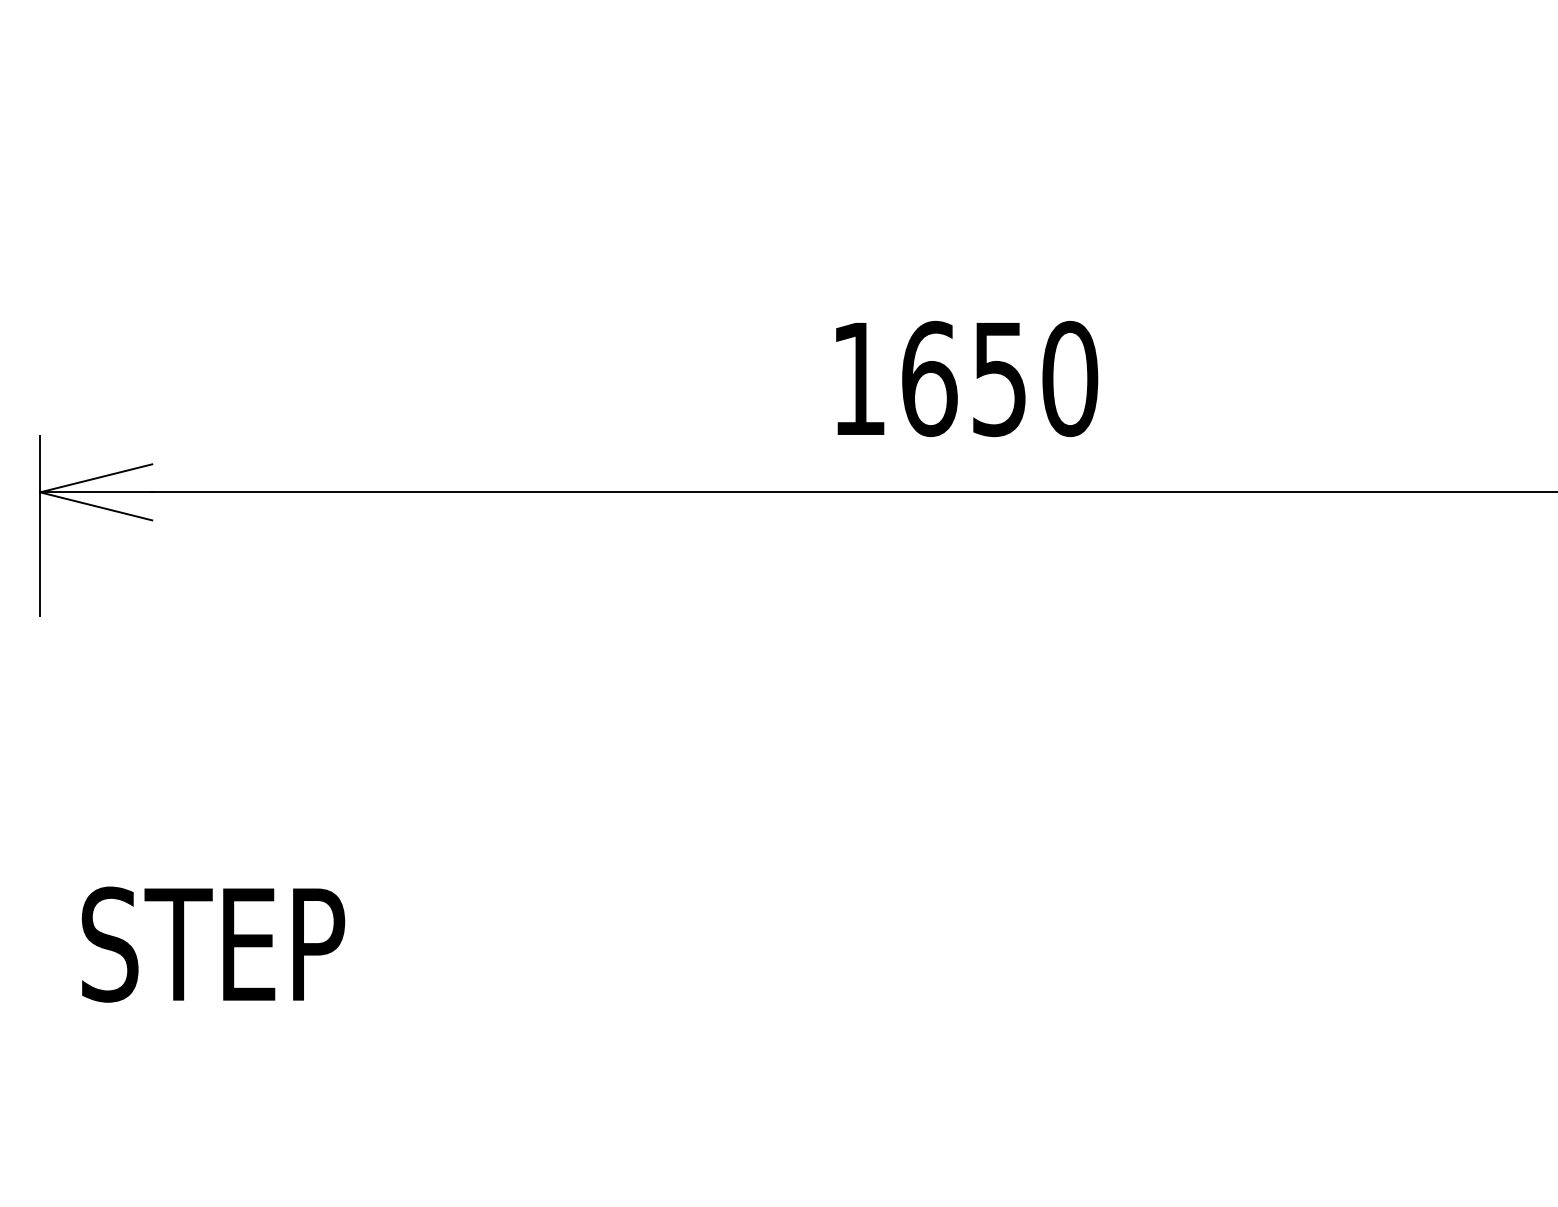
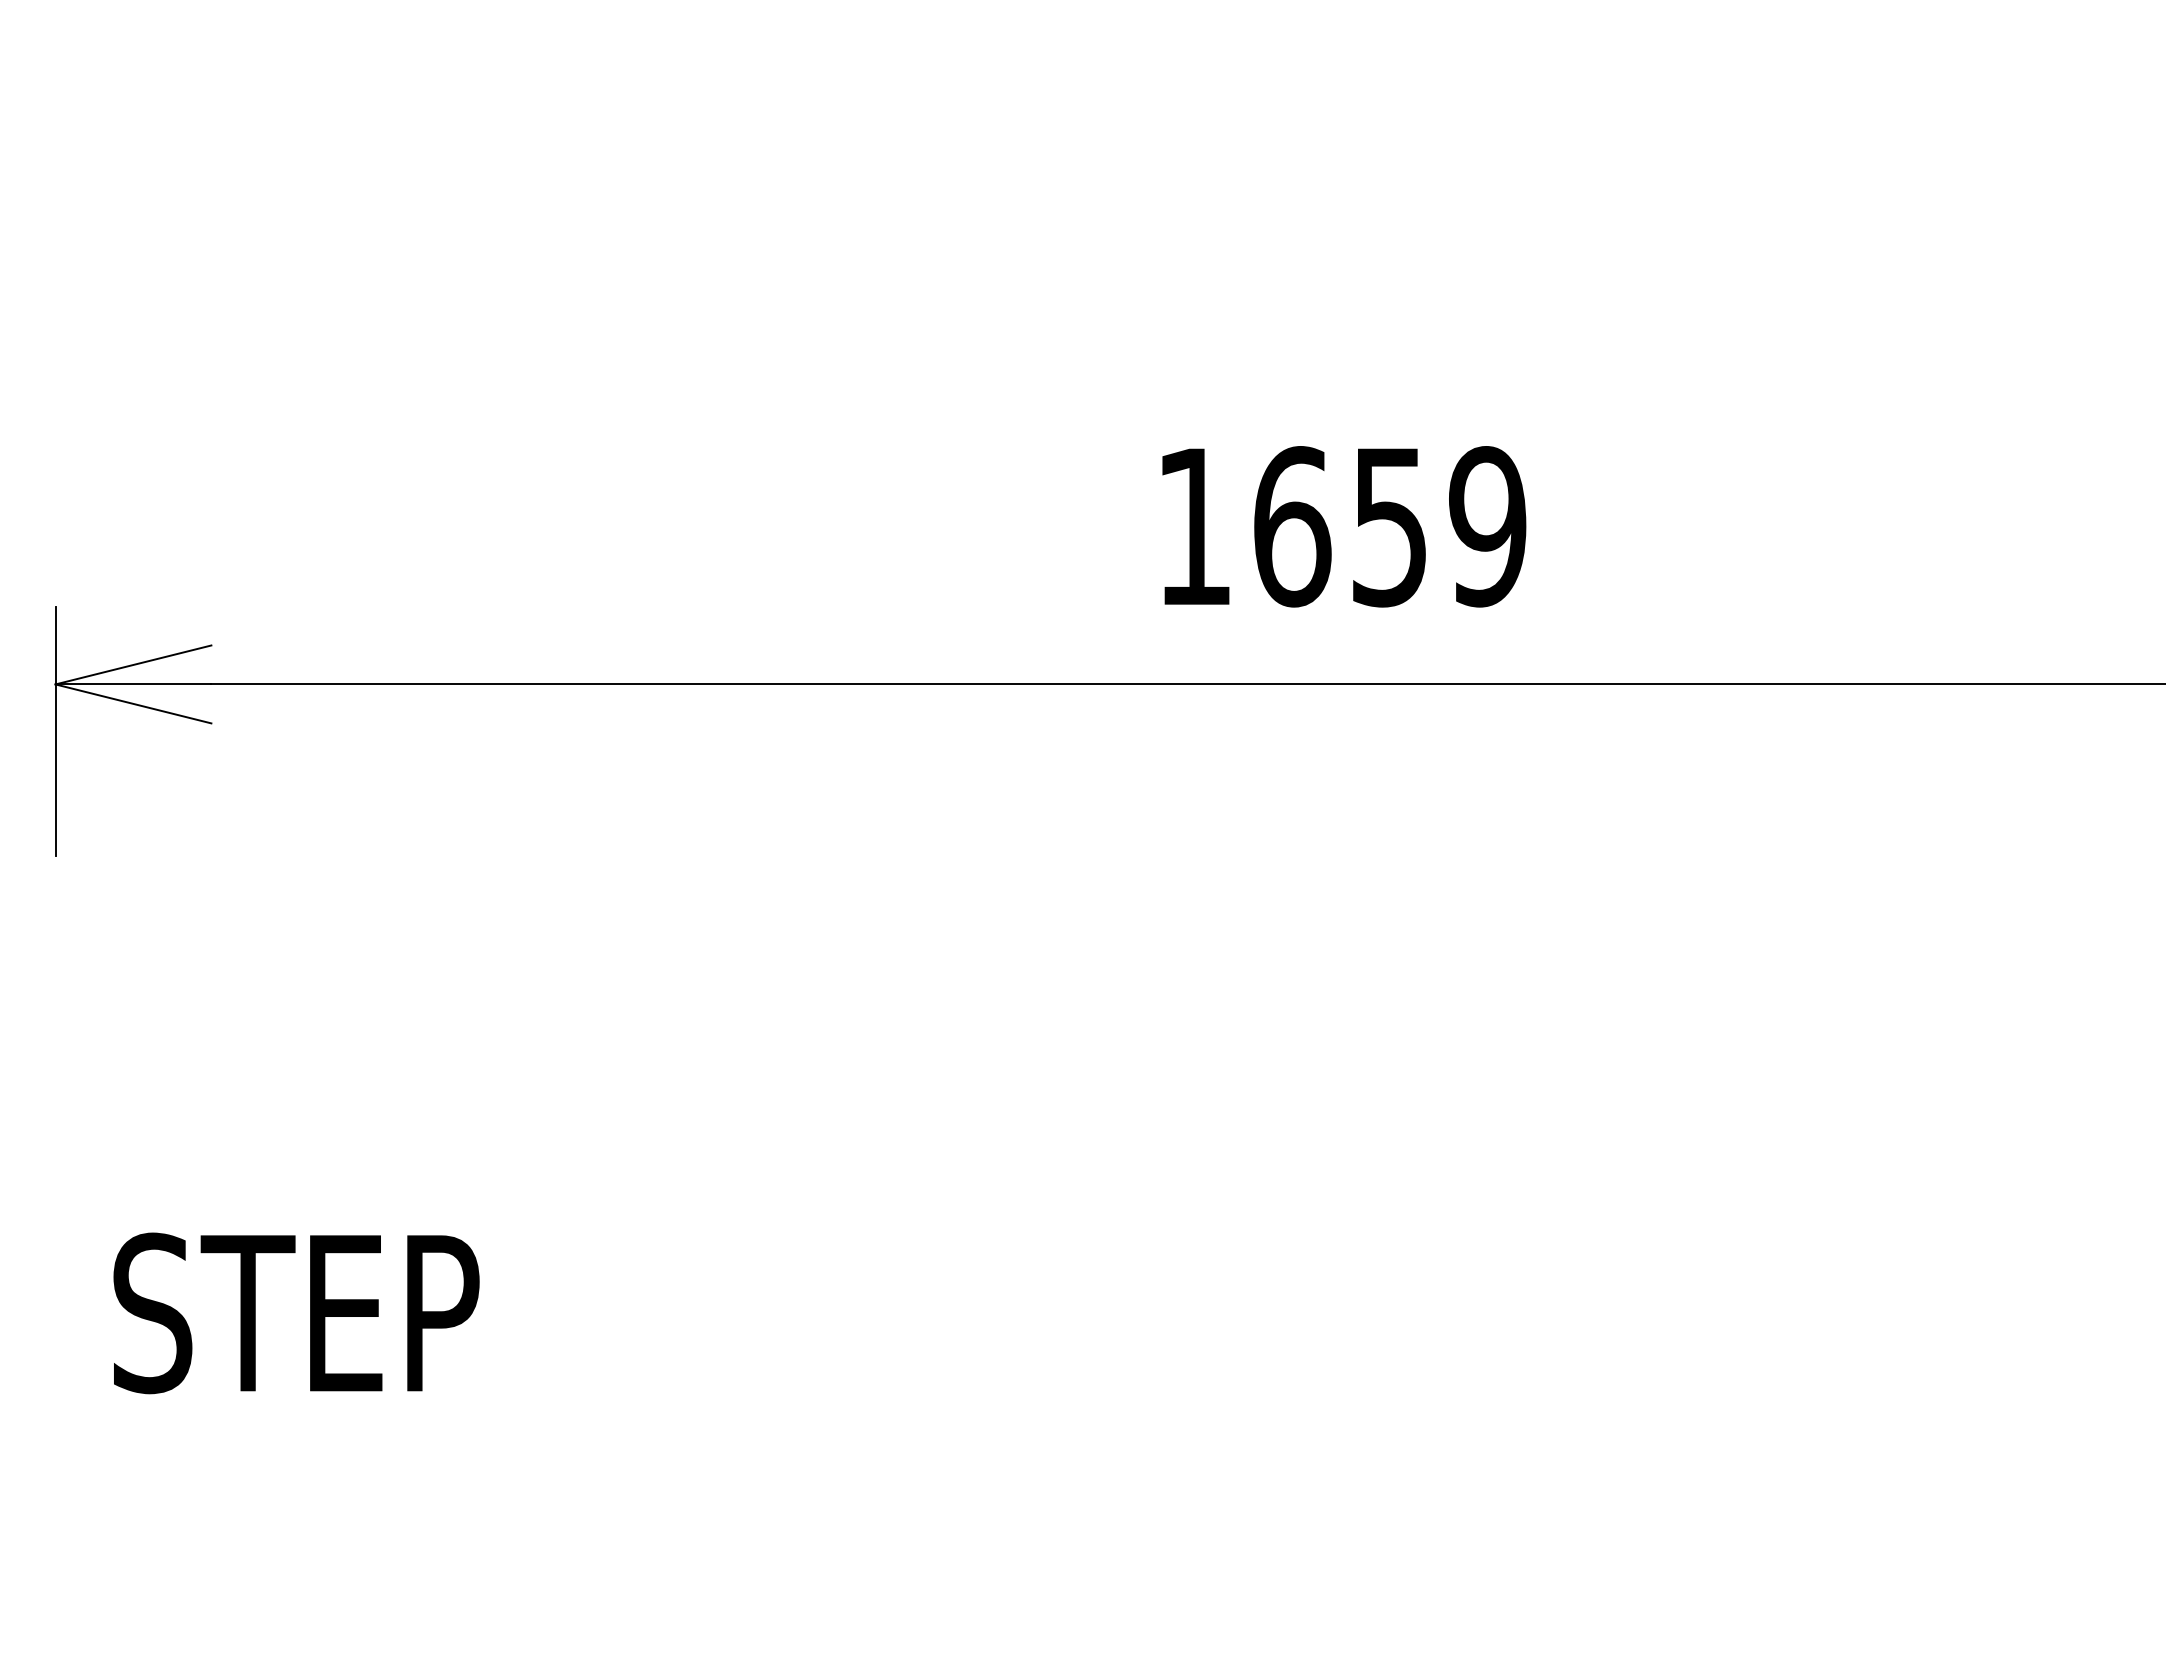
text: (1069, 378) -> (1487, 526), 1650 -> 1659

